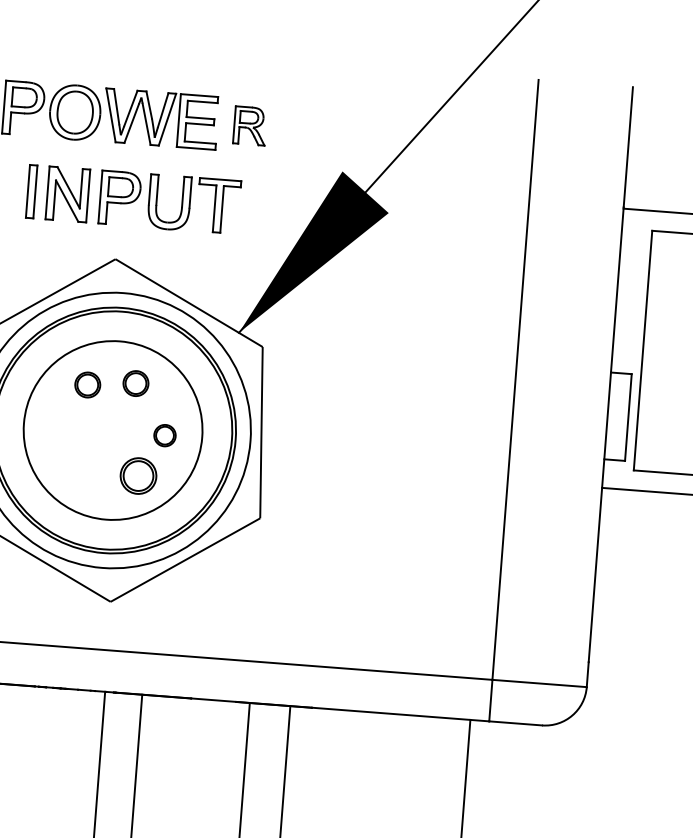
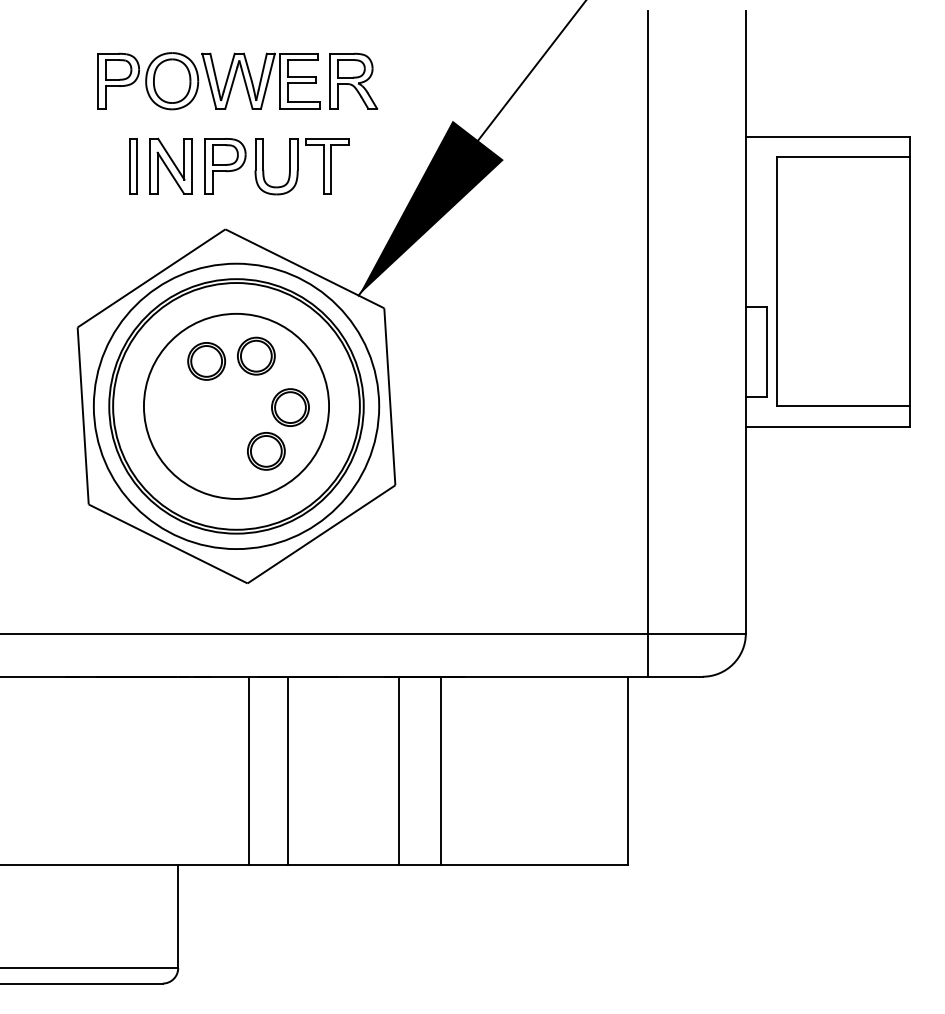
part: (249, 125) -> (353, 80), size x1.43
part: (136, 382) -> (256, 355), size x1.43
part: (87, 385) -> (206, 361), size x1.43
part: (165, 435) -> (290, 407), size x1.67

